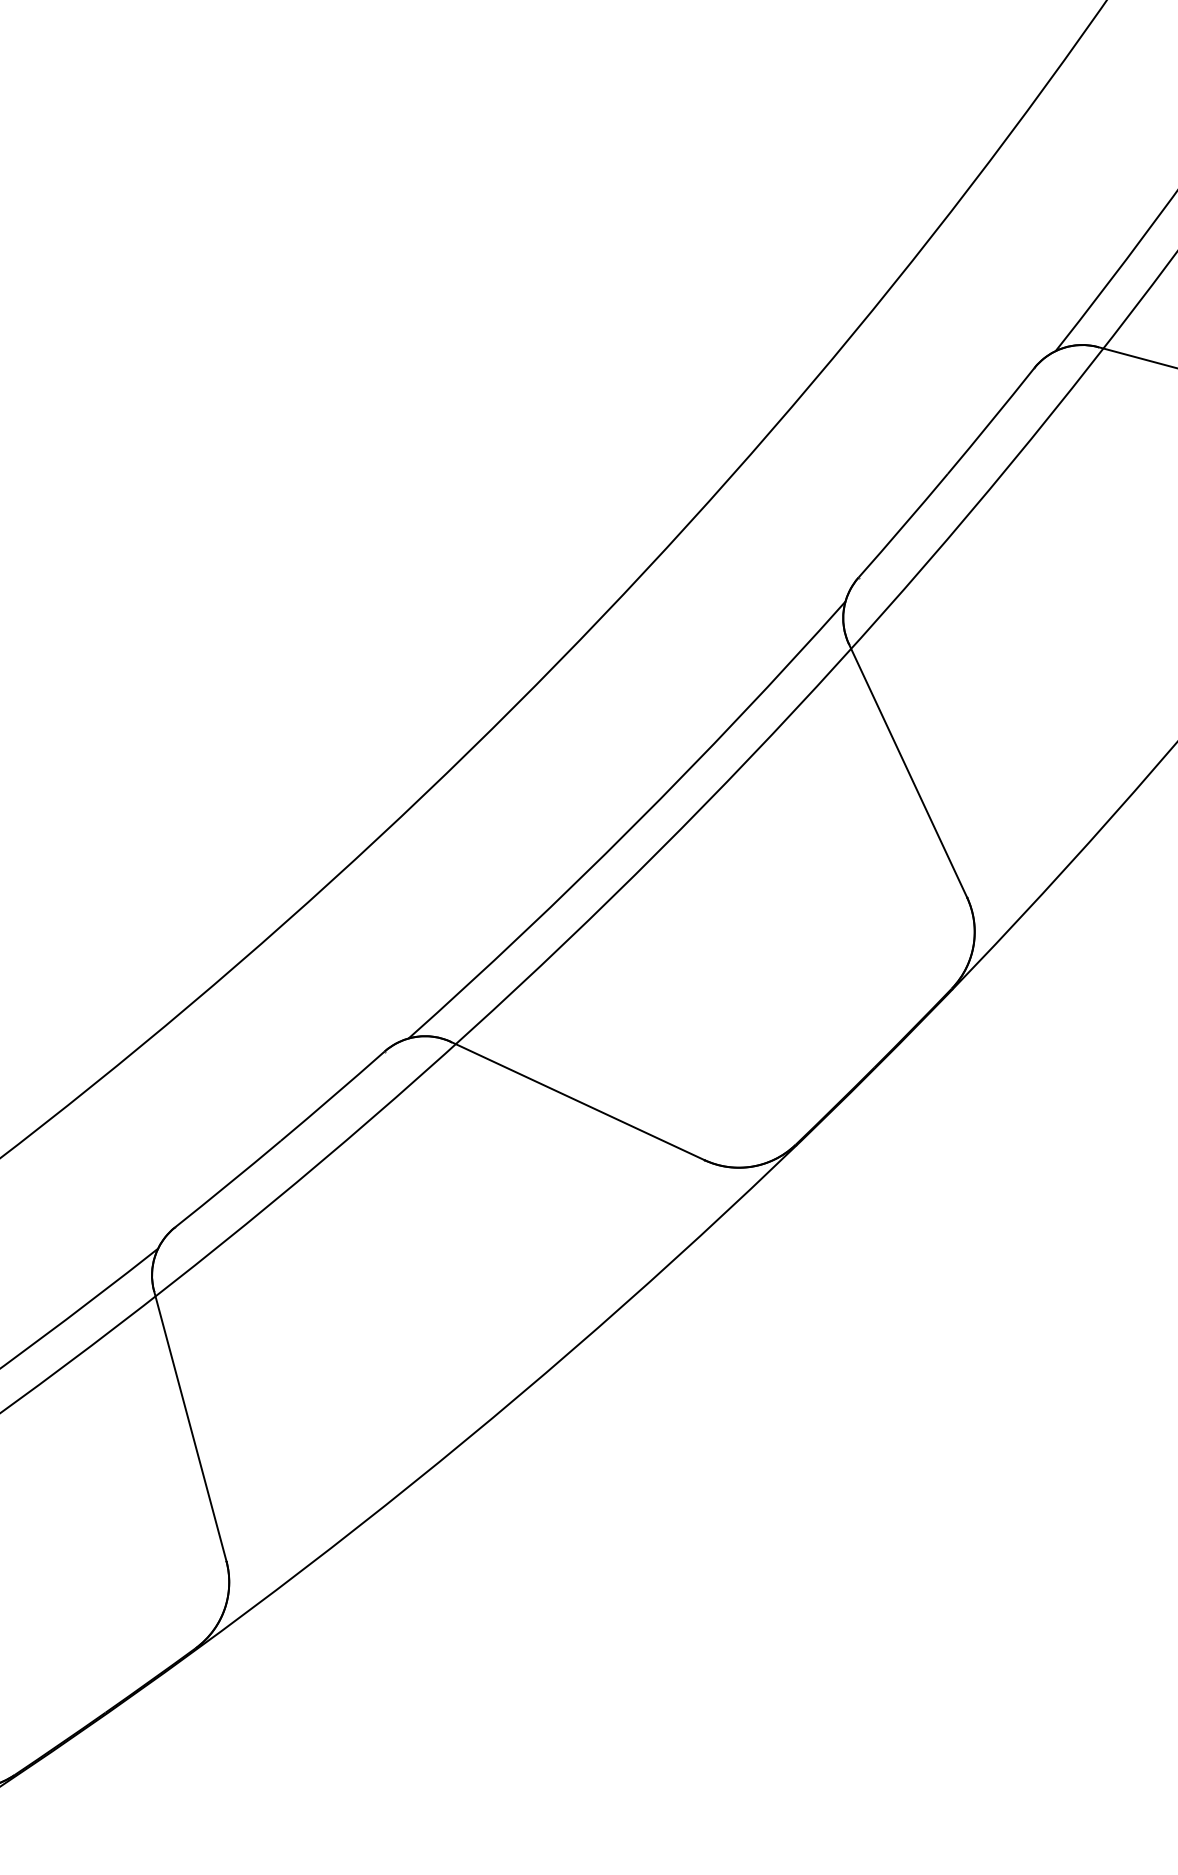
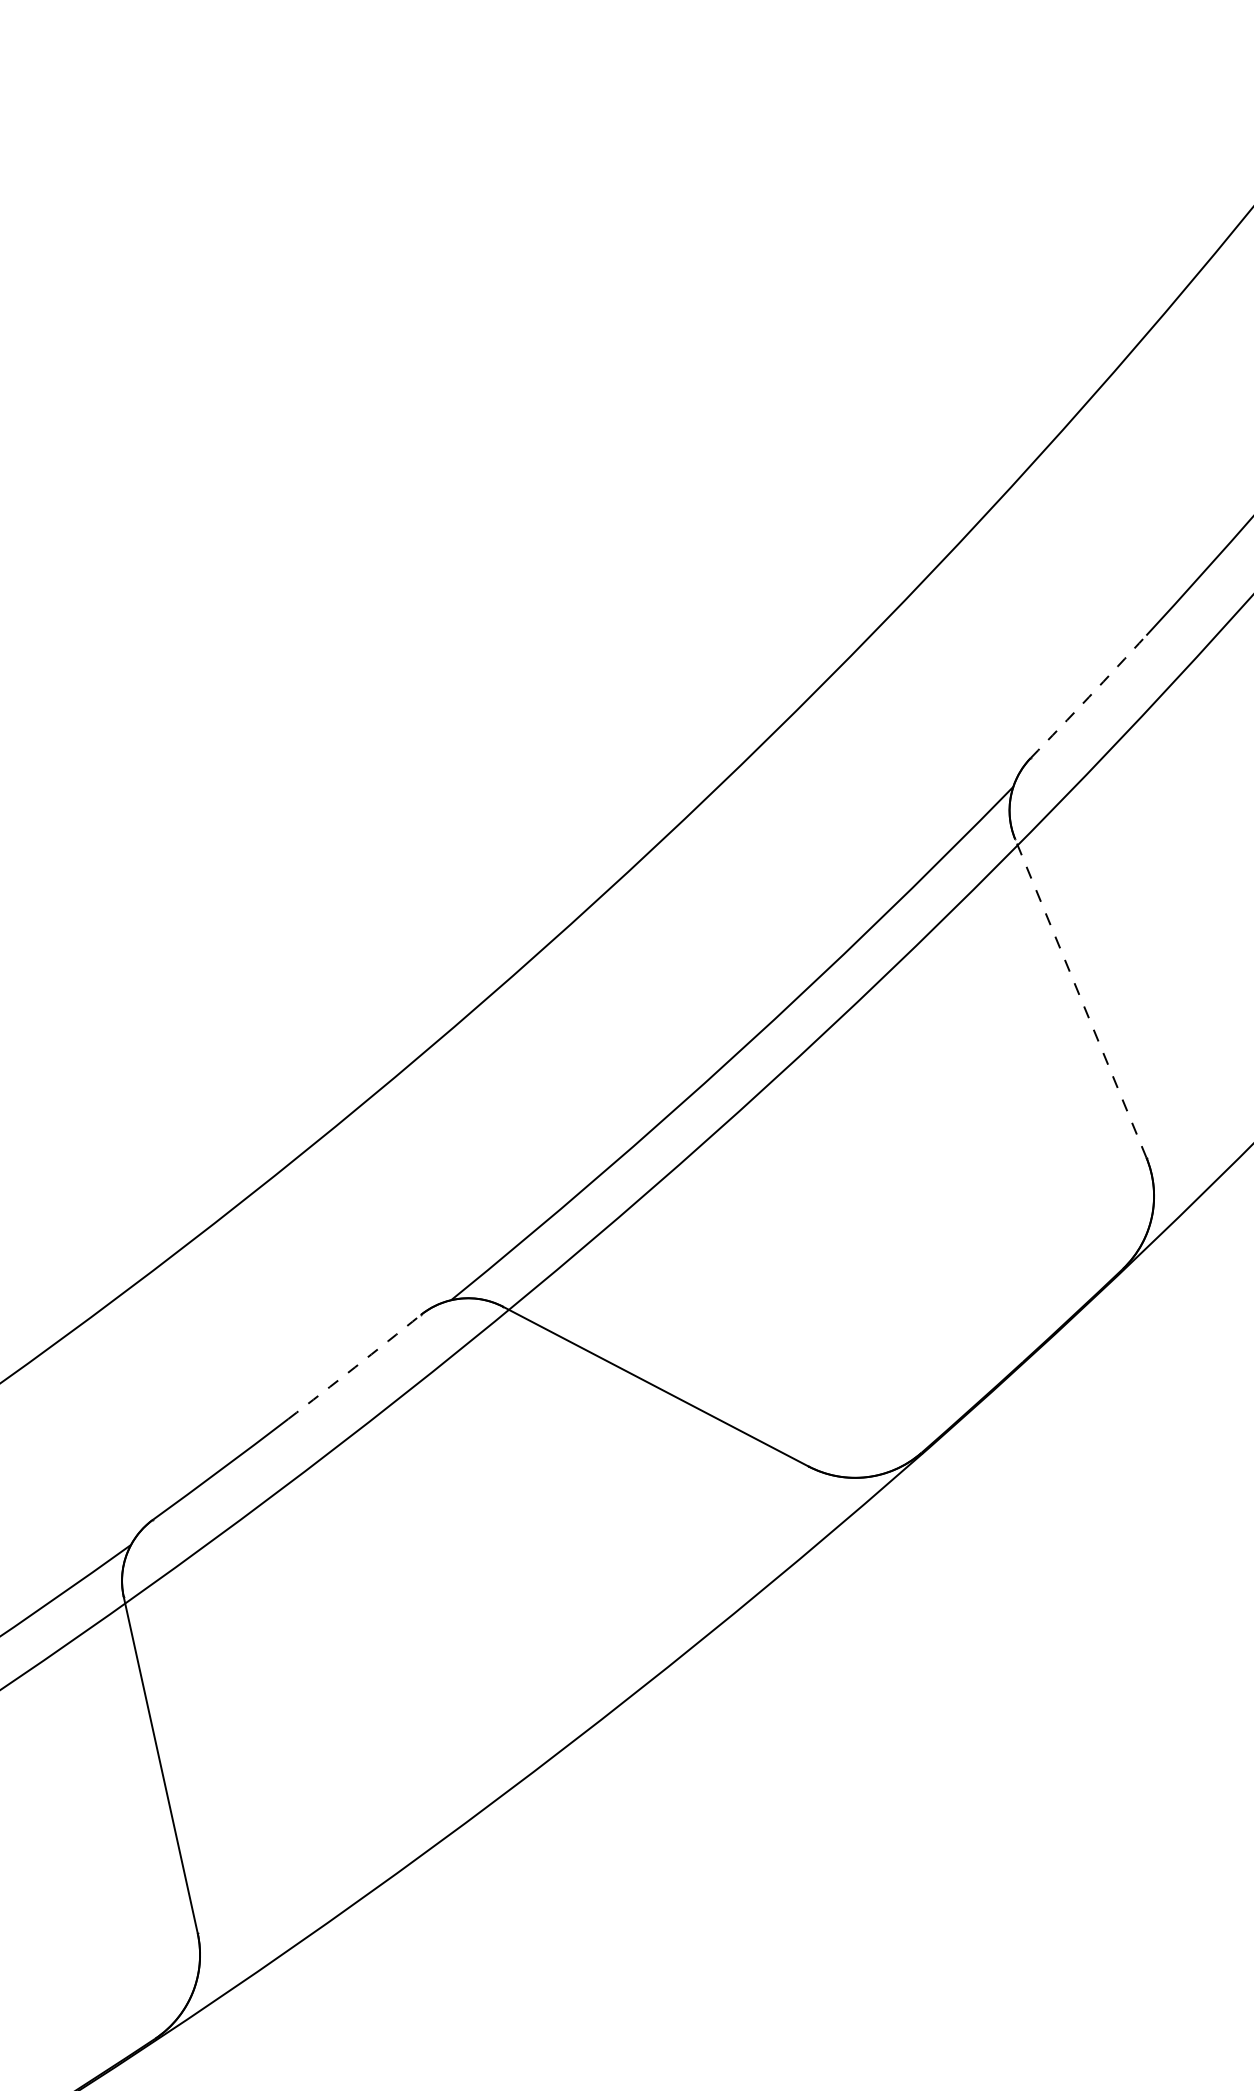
arc: (903, 526) -> (1088, 697), solid -> dashed
line: (908, 770) -> (1081, 998), solid -> dashed
arc: (333, 1096) -> (355, 1367), solid -> dashed

